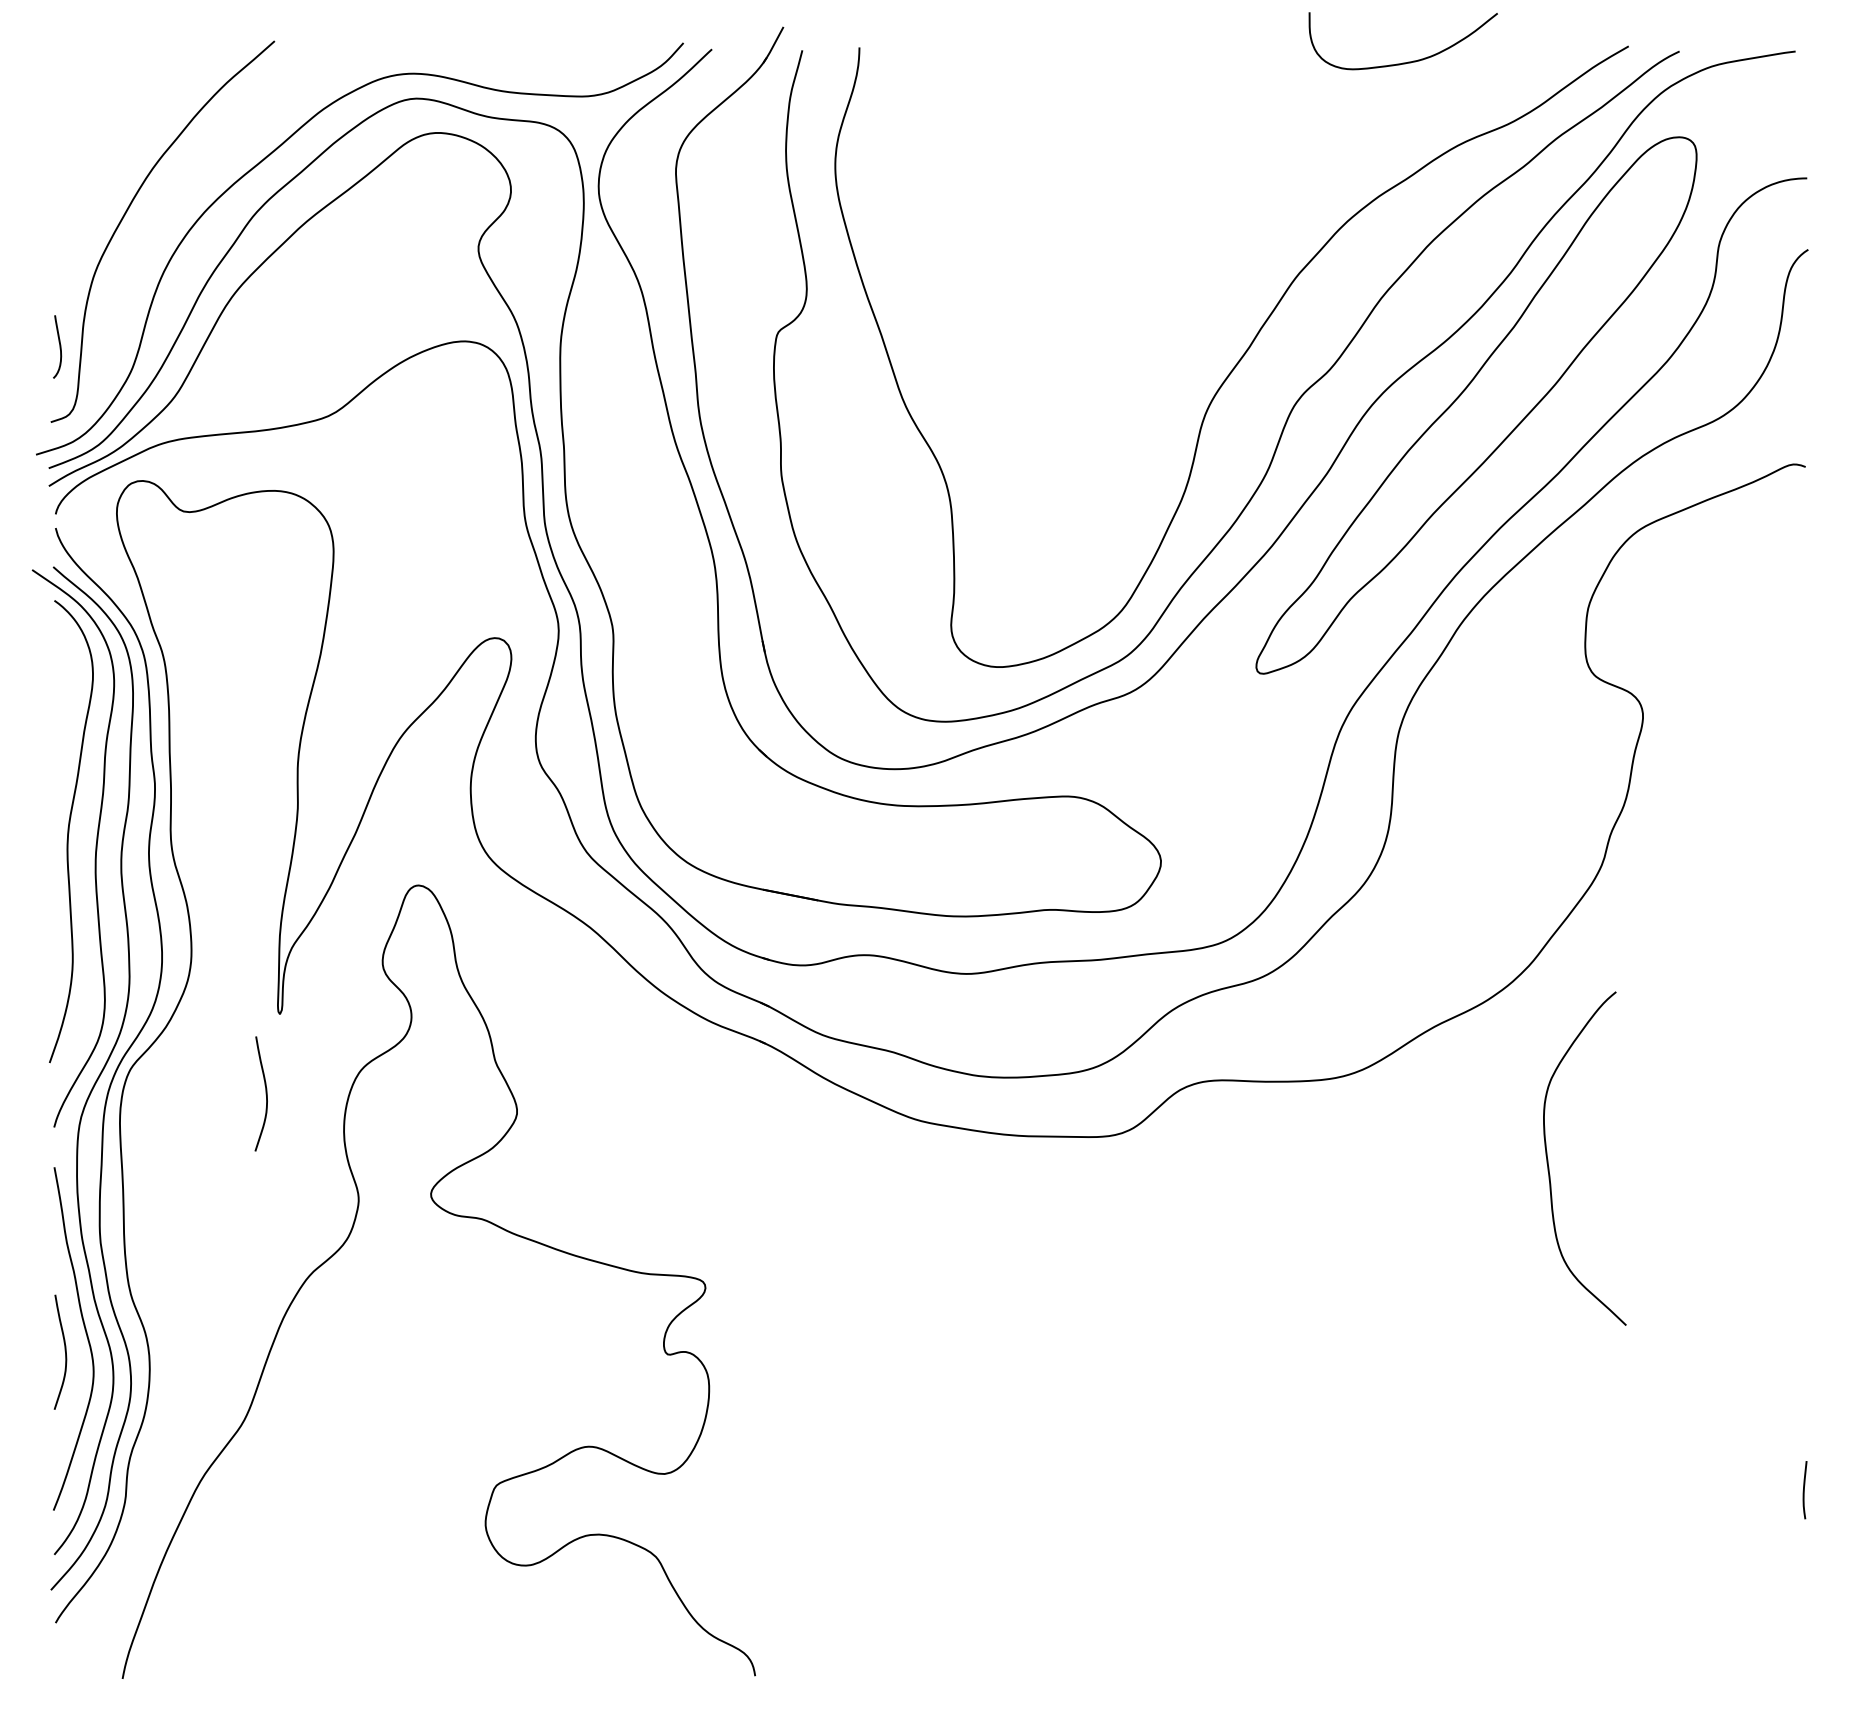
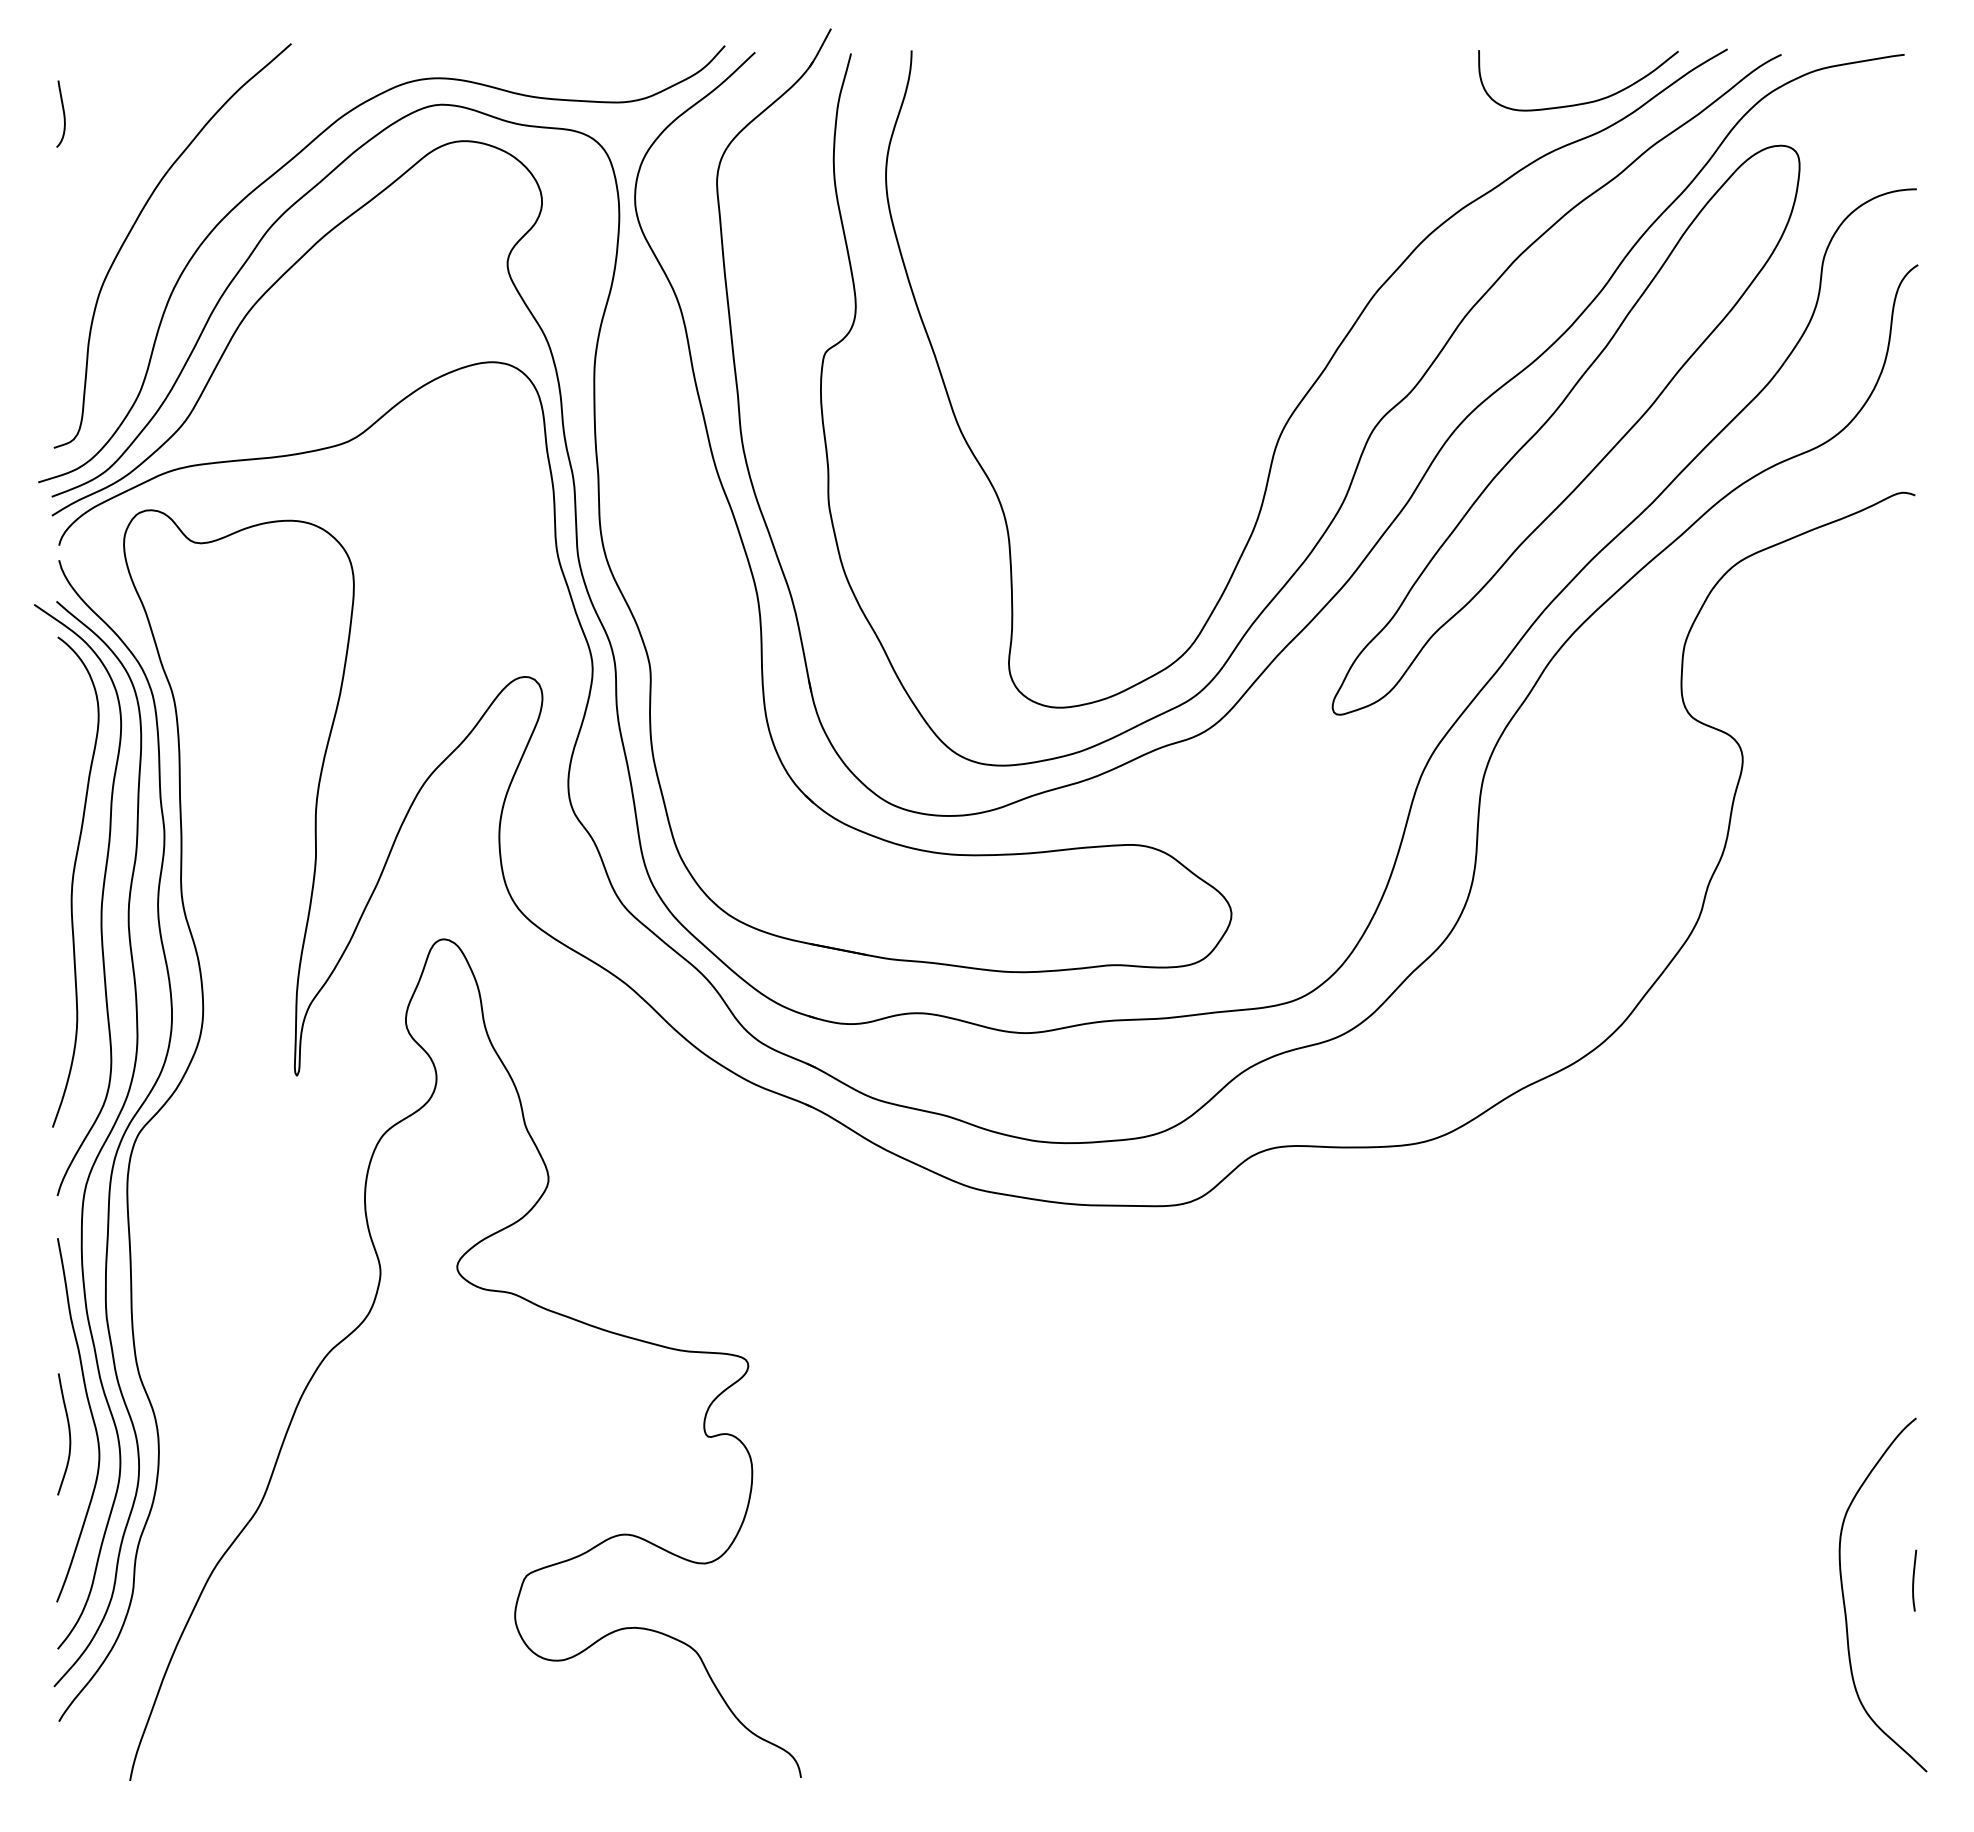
curve: (1408, 61) -> (1583, 102), moved
curve: (59, 346) -> (63, 113), moved
curve: (265, 1092) -> (281, 1158), removed
curve: (1548, 1160) -> (1844, 1596), moved

